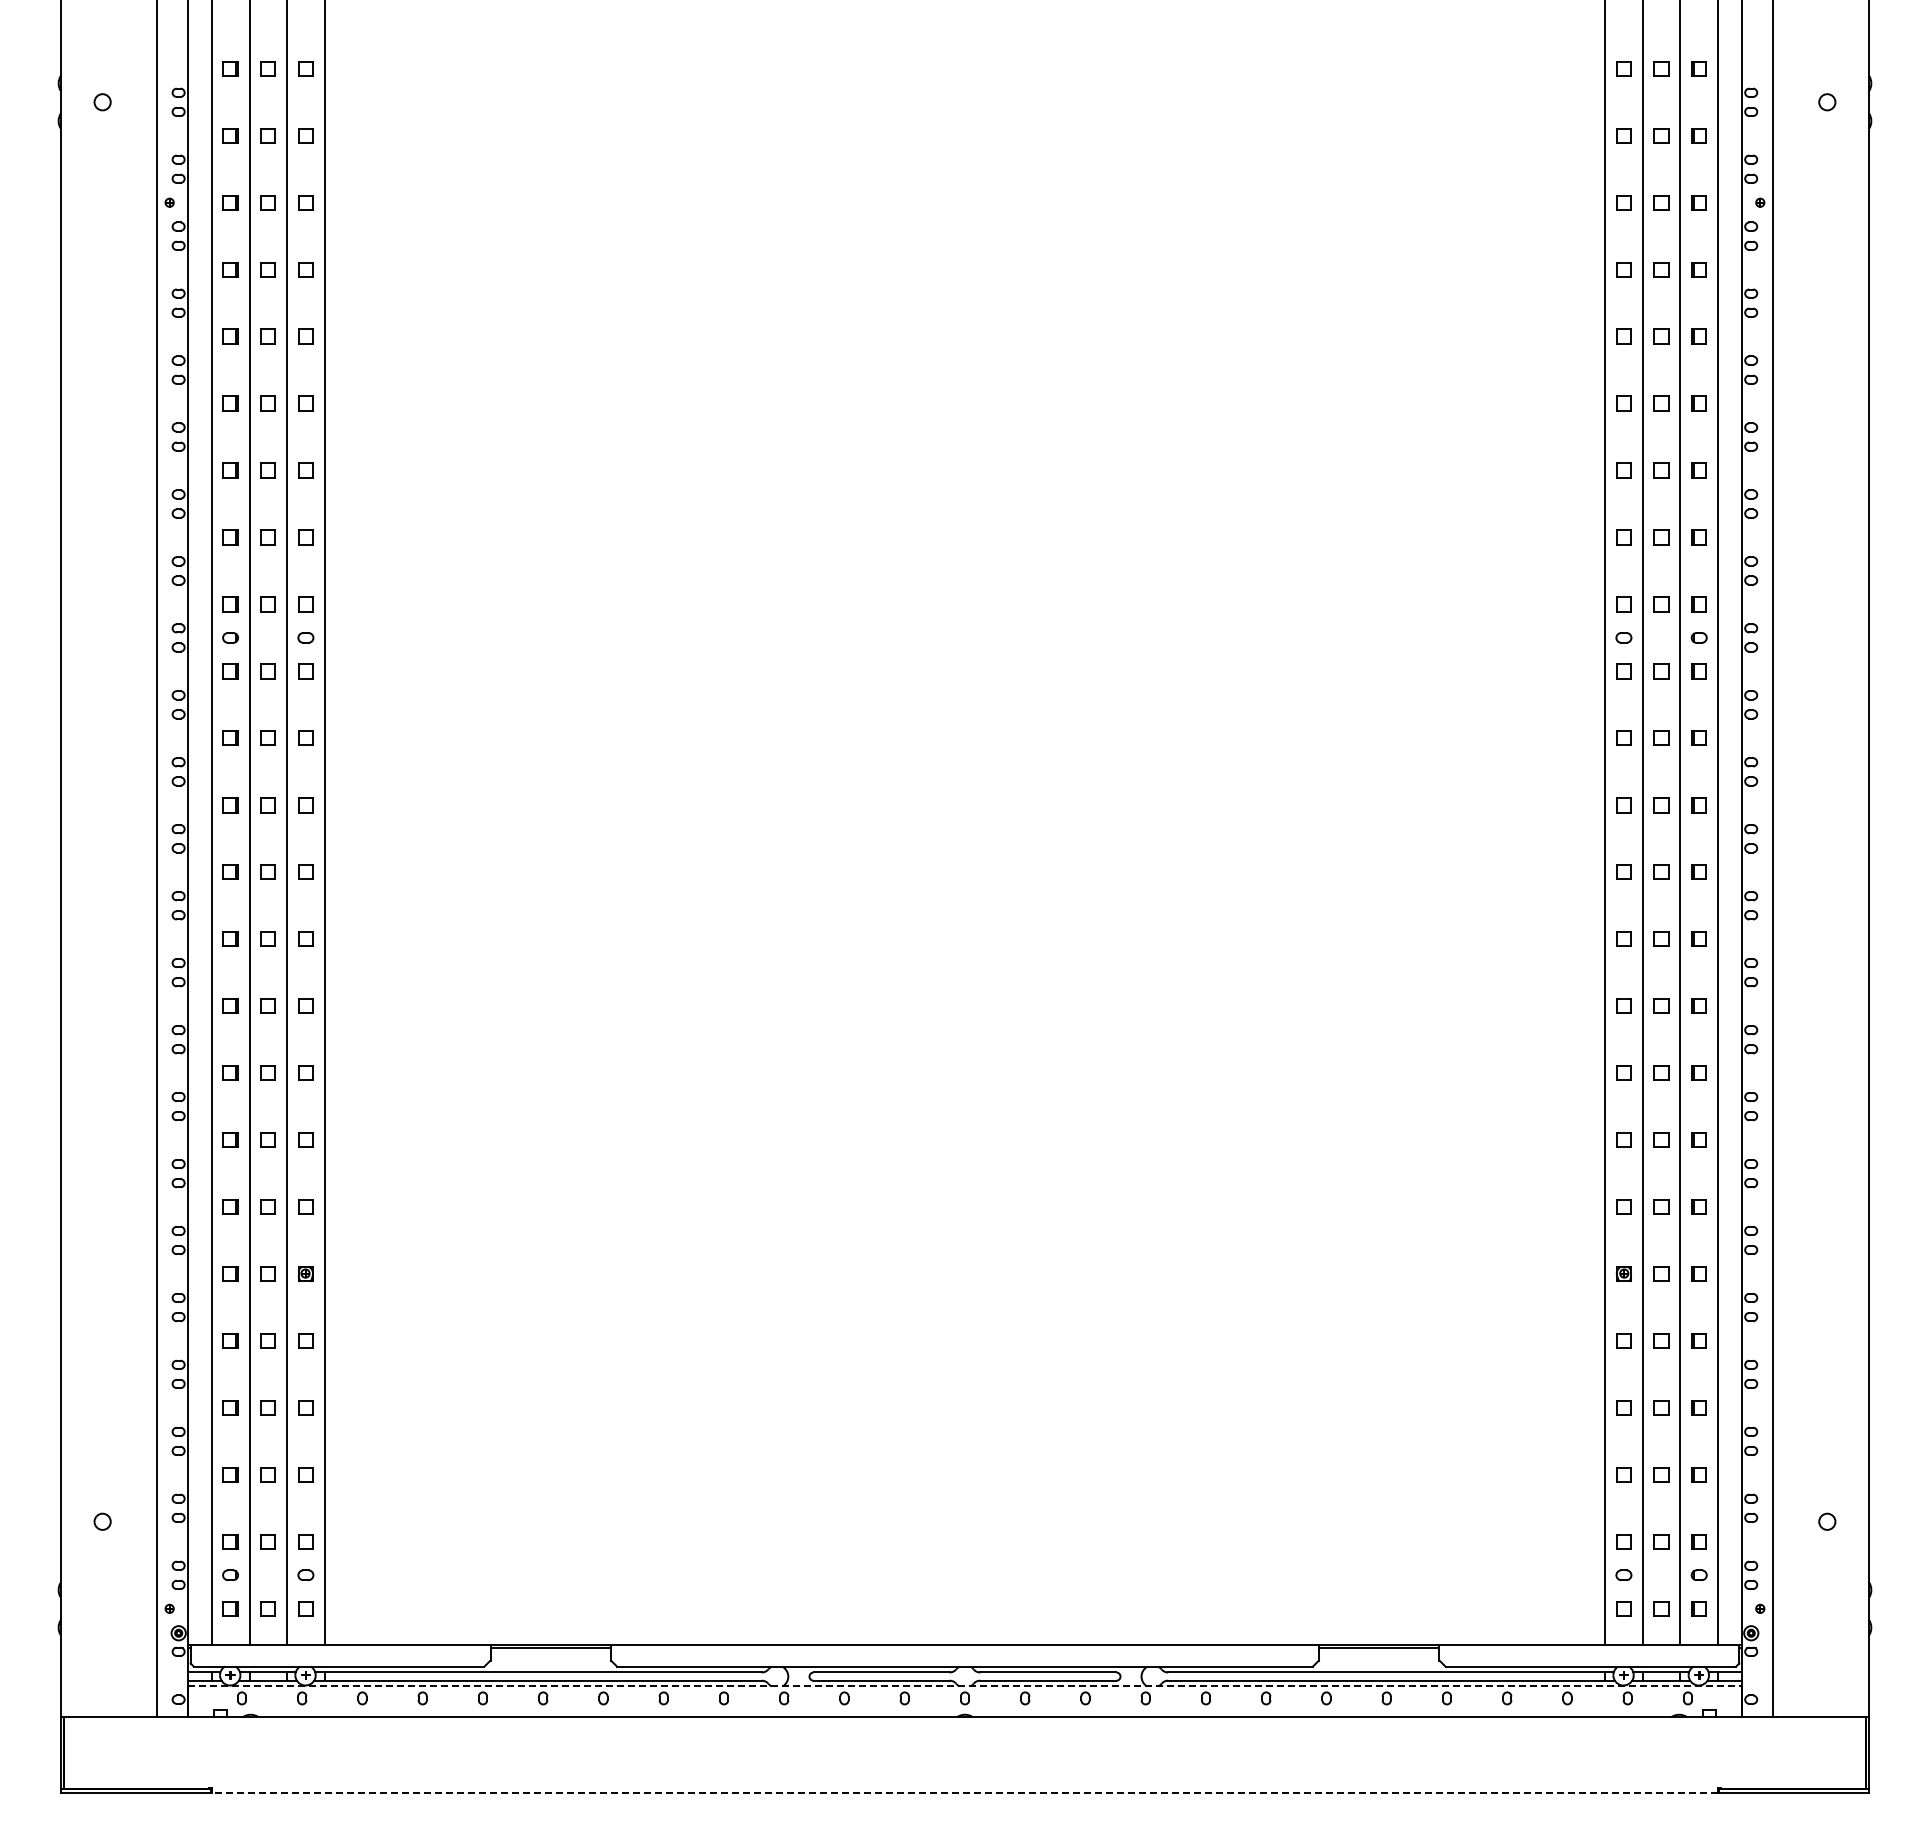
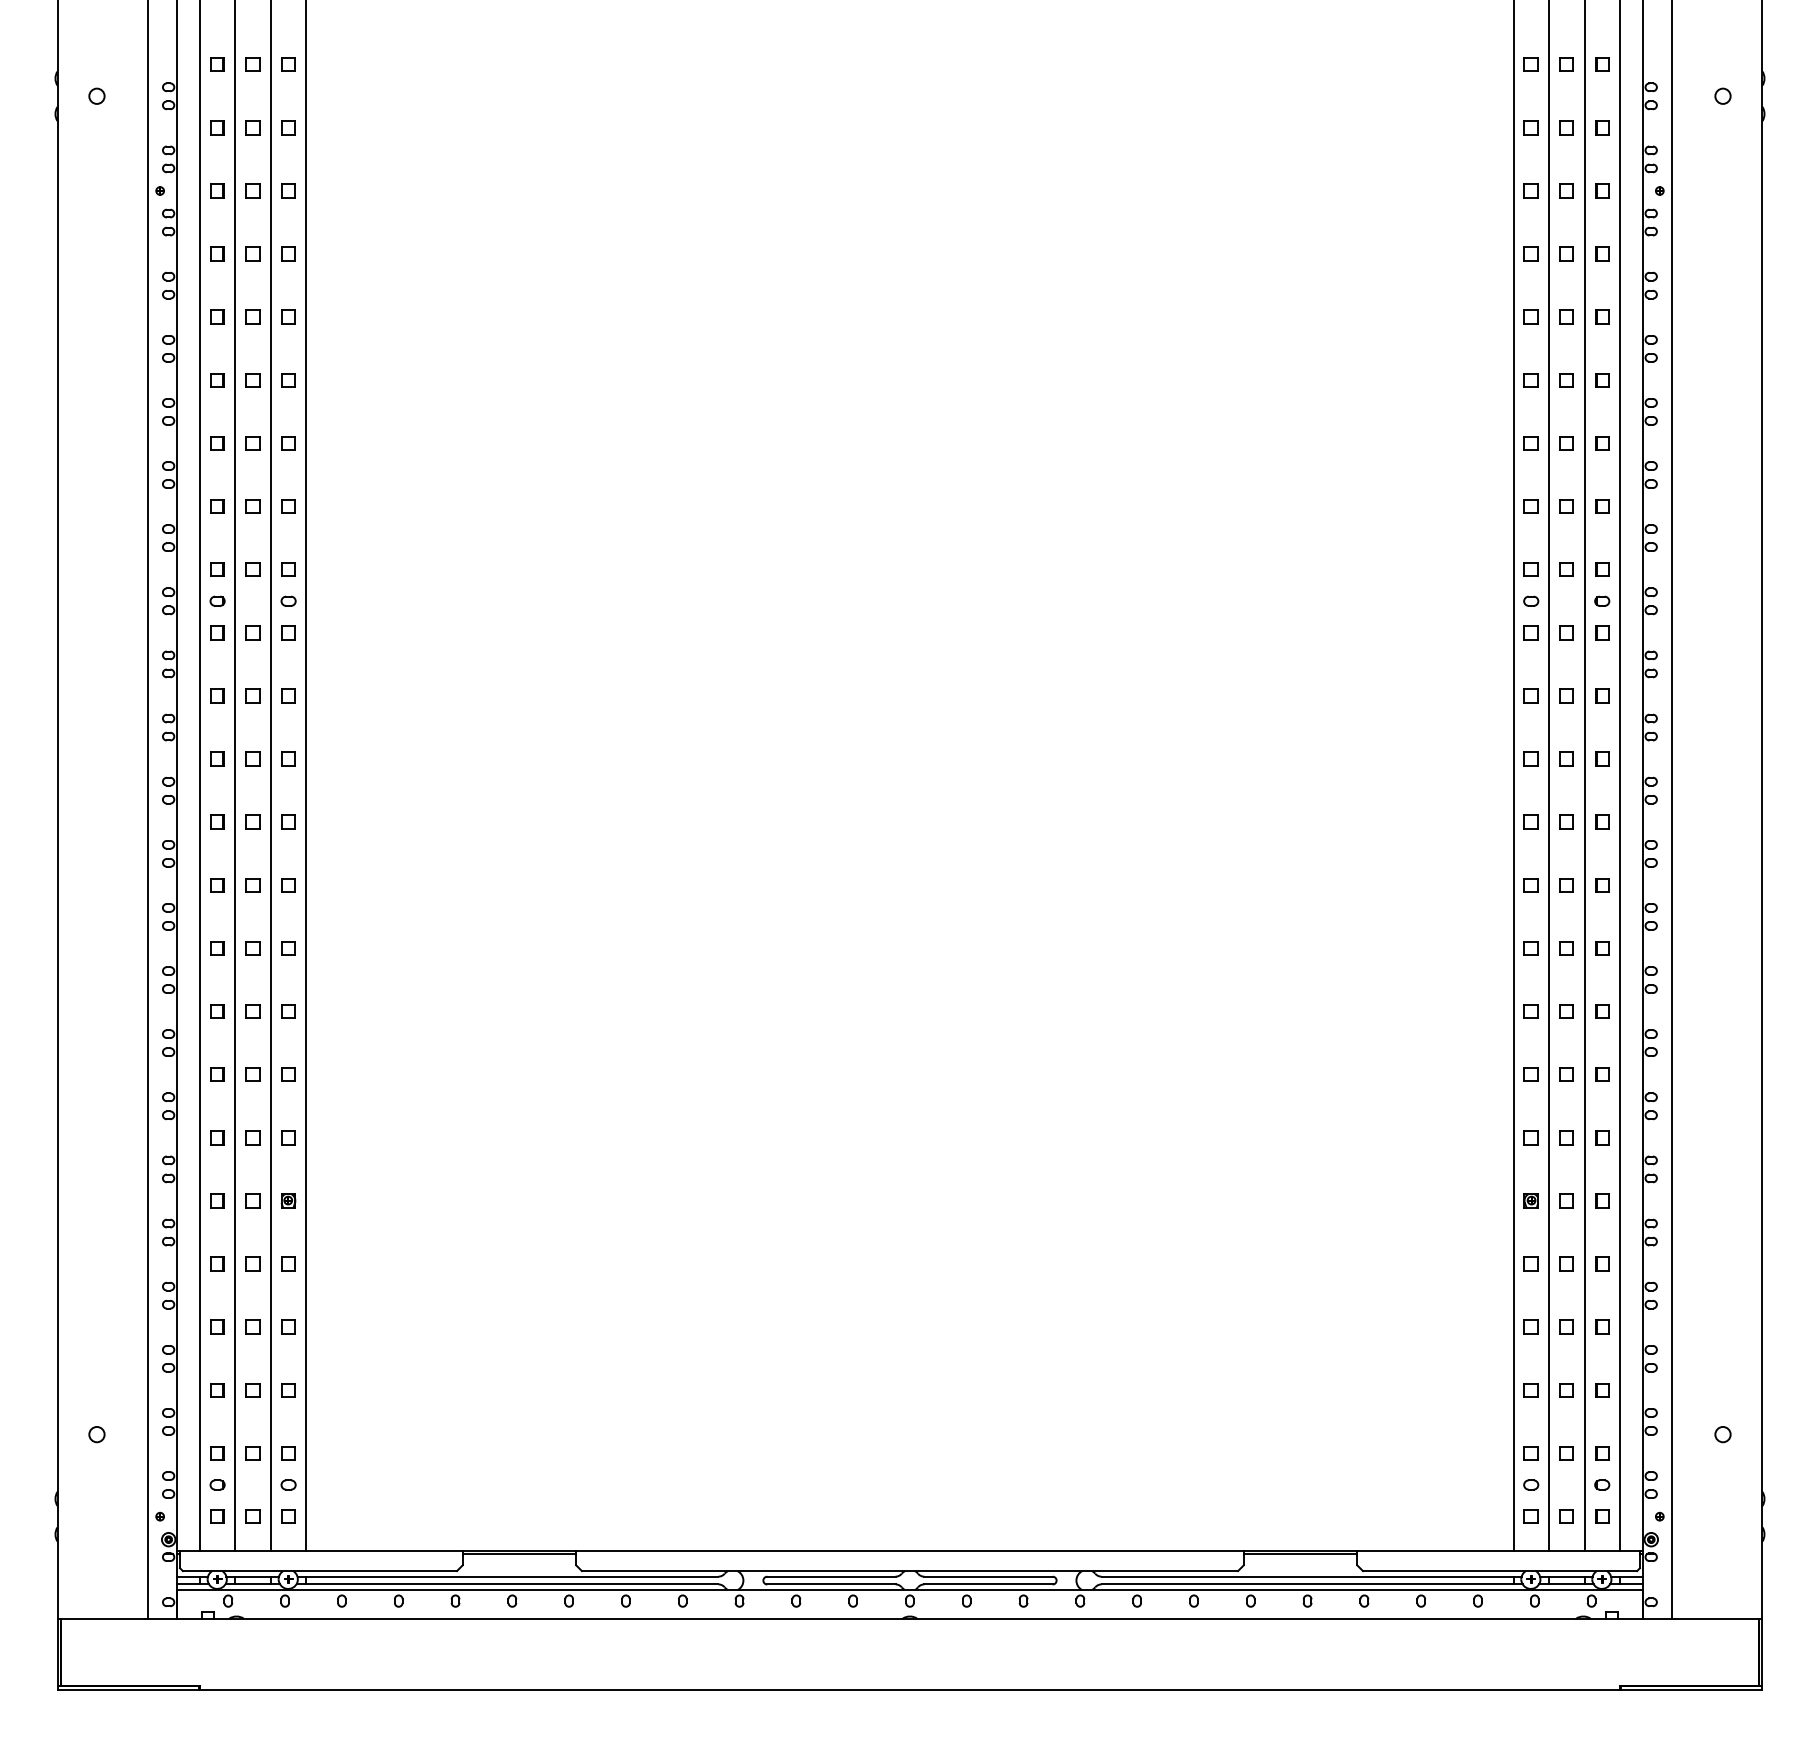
line: (965, 1686) -> (910, 1589), dashed -> solid
line: (964, 1792) -> (909, 1689), dashed -> solid

